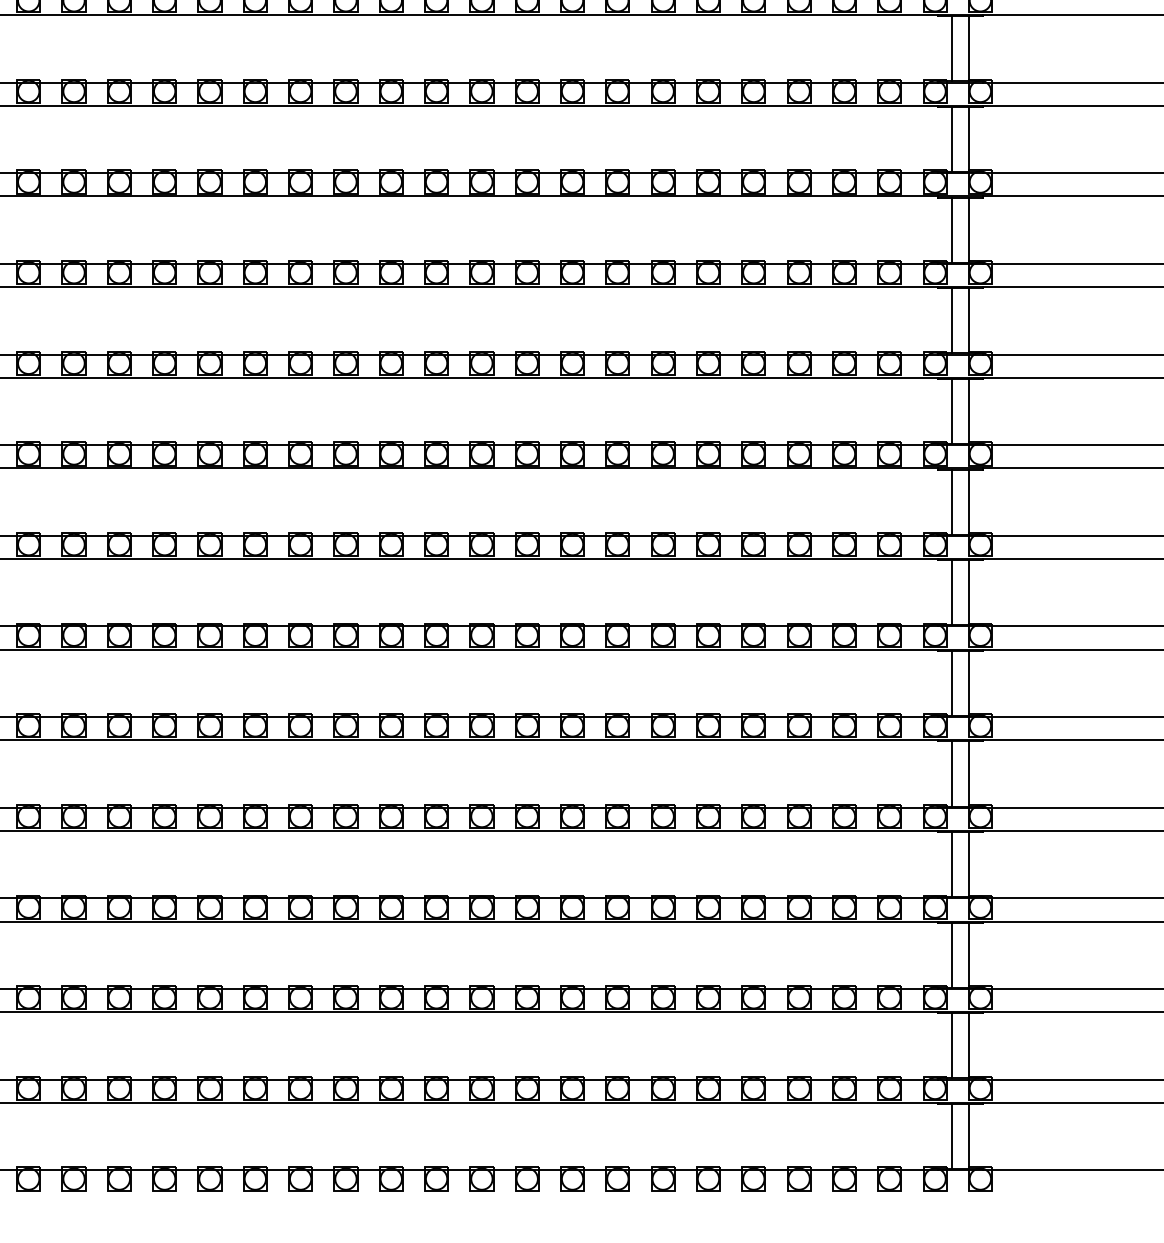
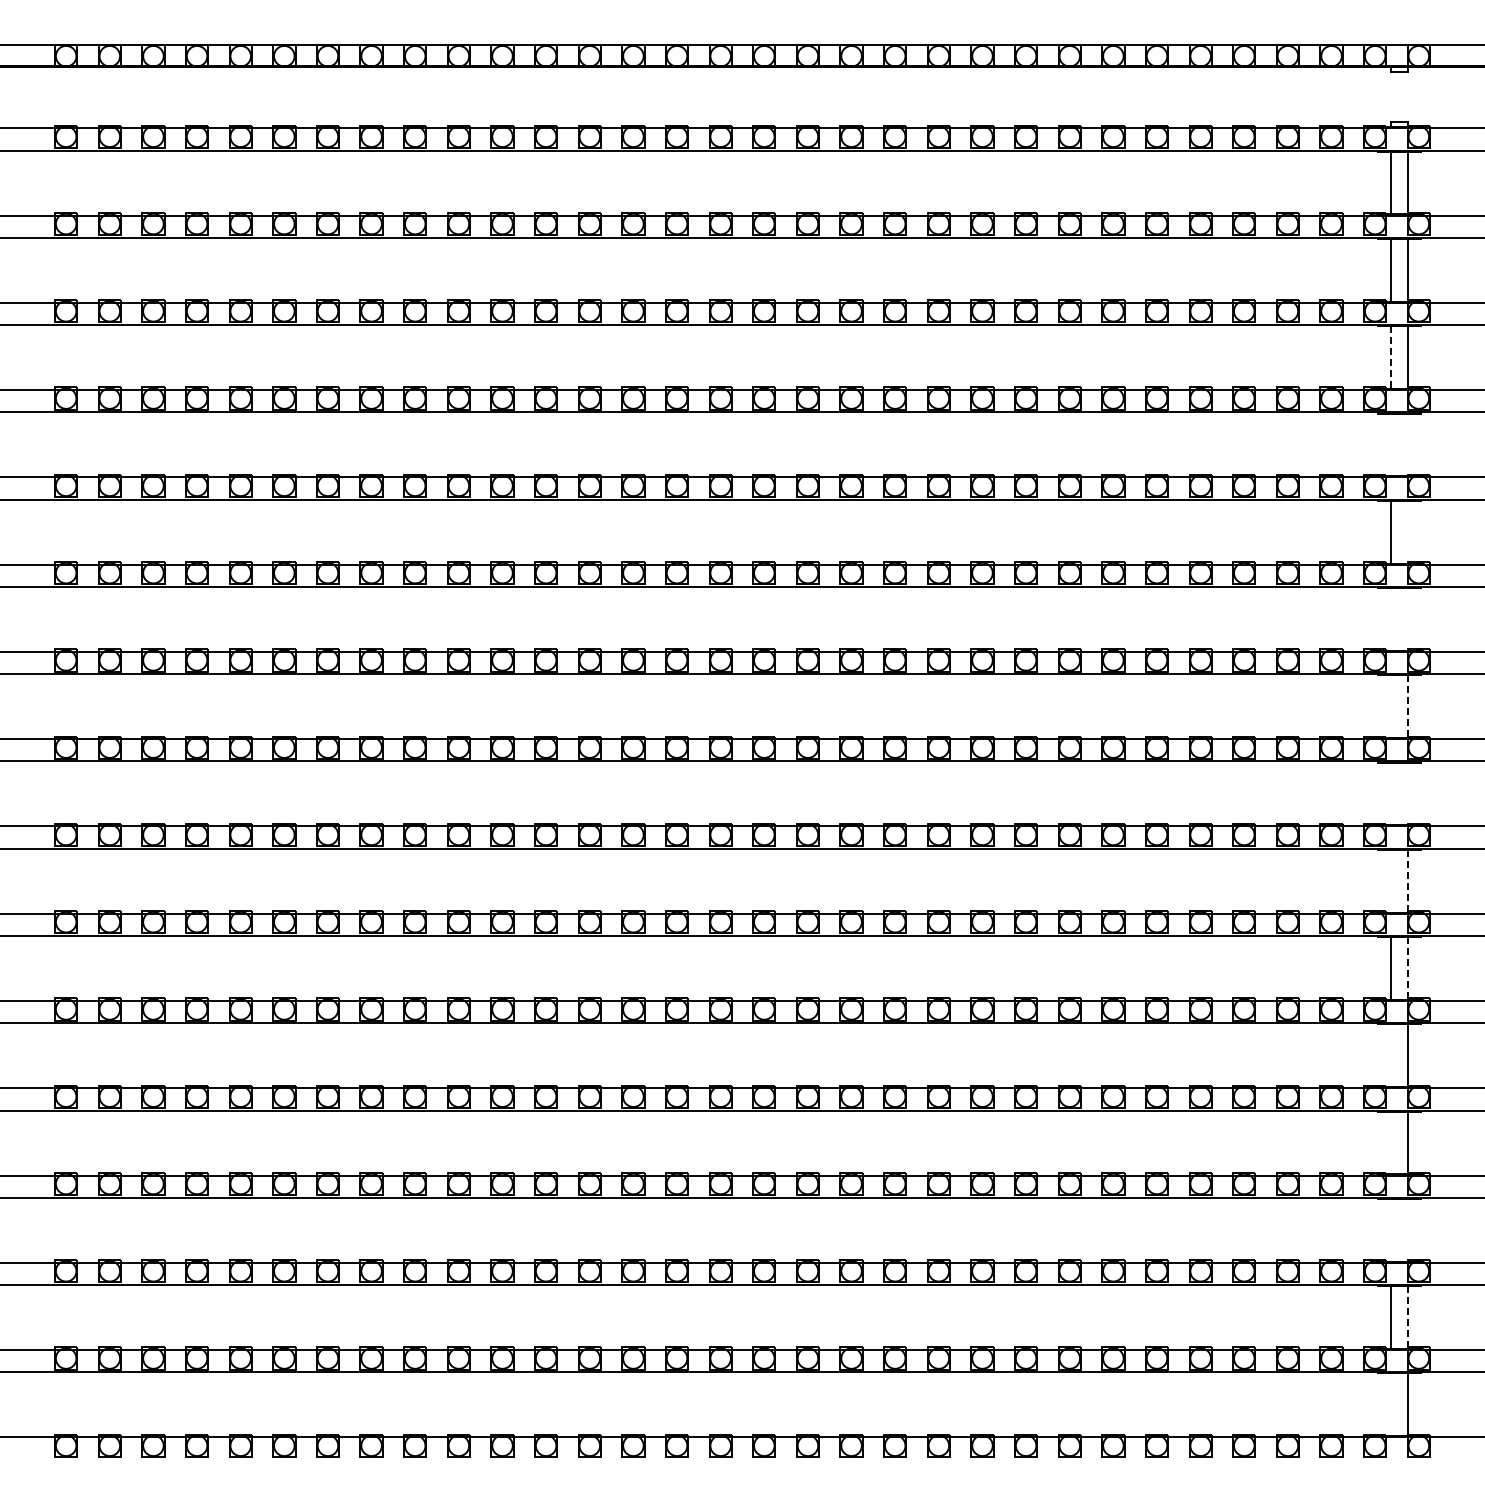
line: (952, 49) -> (1391, 358), solid -> dashed
line: (952, 139) -> (1391, 444), removed
line: (969, 139) -> (1408, 444), removed
line: (969, 229) -> (1408, 531), removed
line: (952, 320) -> (1391, 619), removed
line: (969, 320) -> (1408, 619), removed
line: (952, 411) -> (1391, 706), removed
line: (969, 412) -> (1408, 707), solid -> dashed
line: (952, 501) -> (1391, 793), removed
line: (969, 501) -> (1408, 793), removed
line: (952, 591) -> (1391, 880), removed
line: (969, 593) -> (1408, 881), solid -> dashed
line: (969, 684) -> (1408, 969), solid -> dashed
line: (952, 773) -> (1391, 1055), removed
line: (952, 864) -> (1391, 1142), removed
line: (952, 954) -> (1391, 1229), removed
line: (969, 954) -> (1408, 1229), removed
line: (969, 1046) -> (1408, 1318), solid -> dashed
line: (952, 1136) -> (1391, 1404), removed

